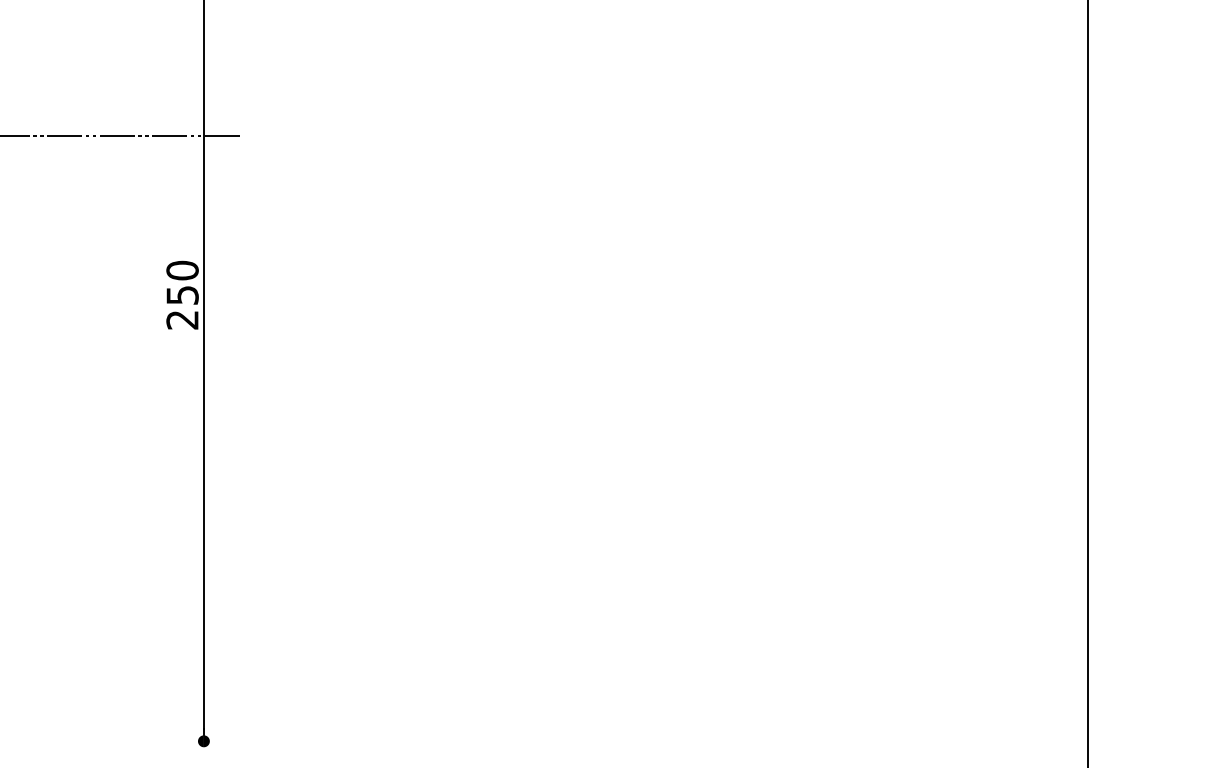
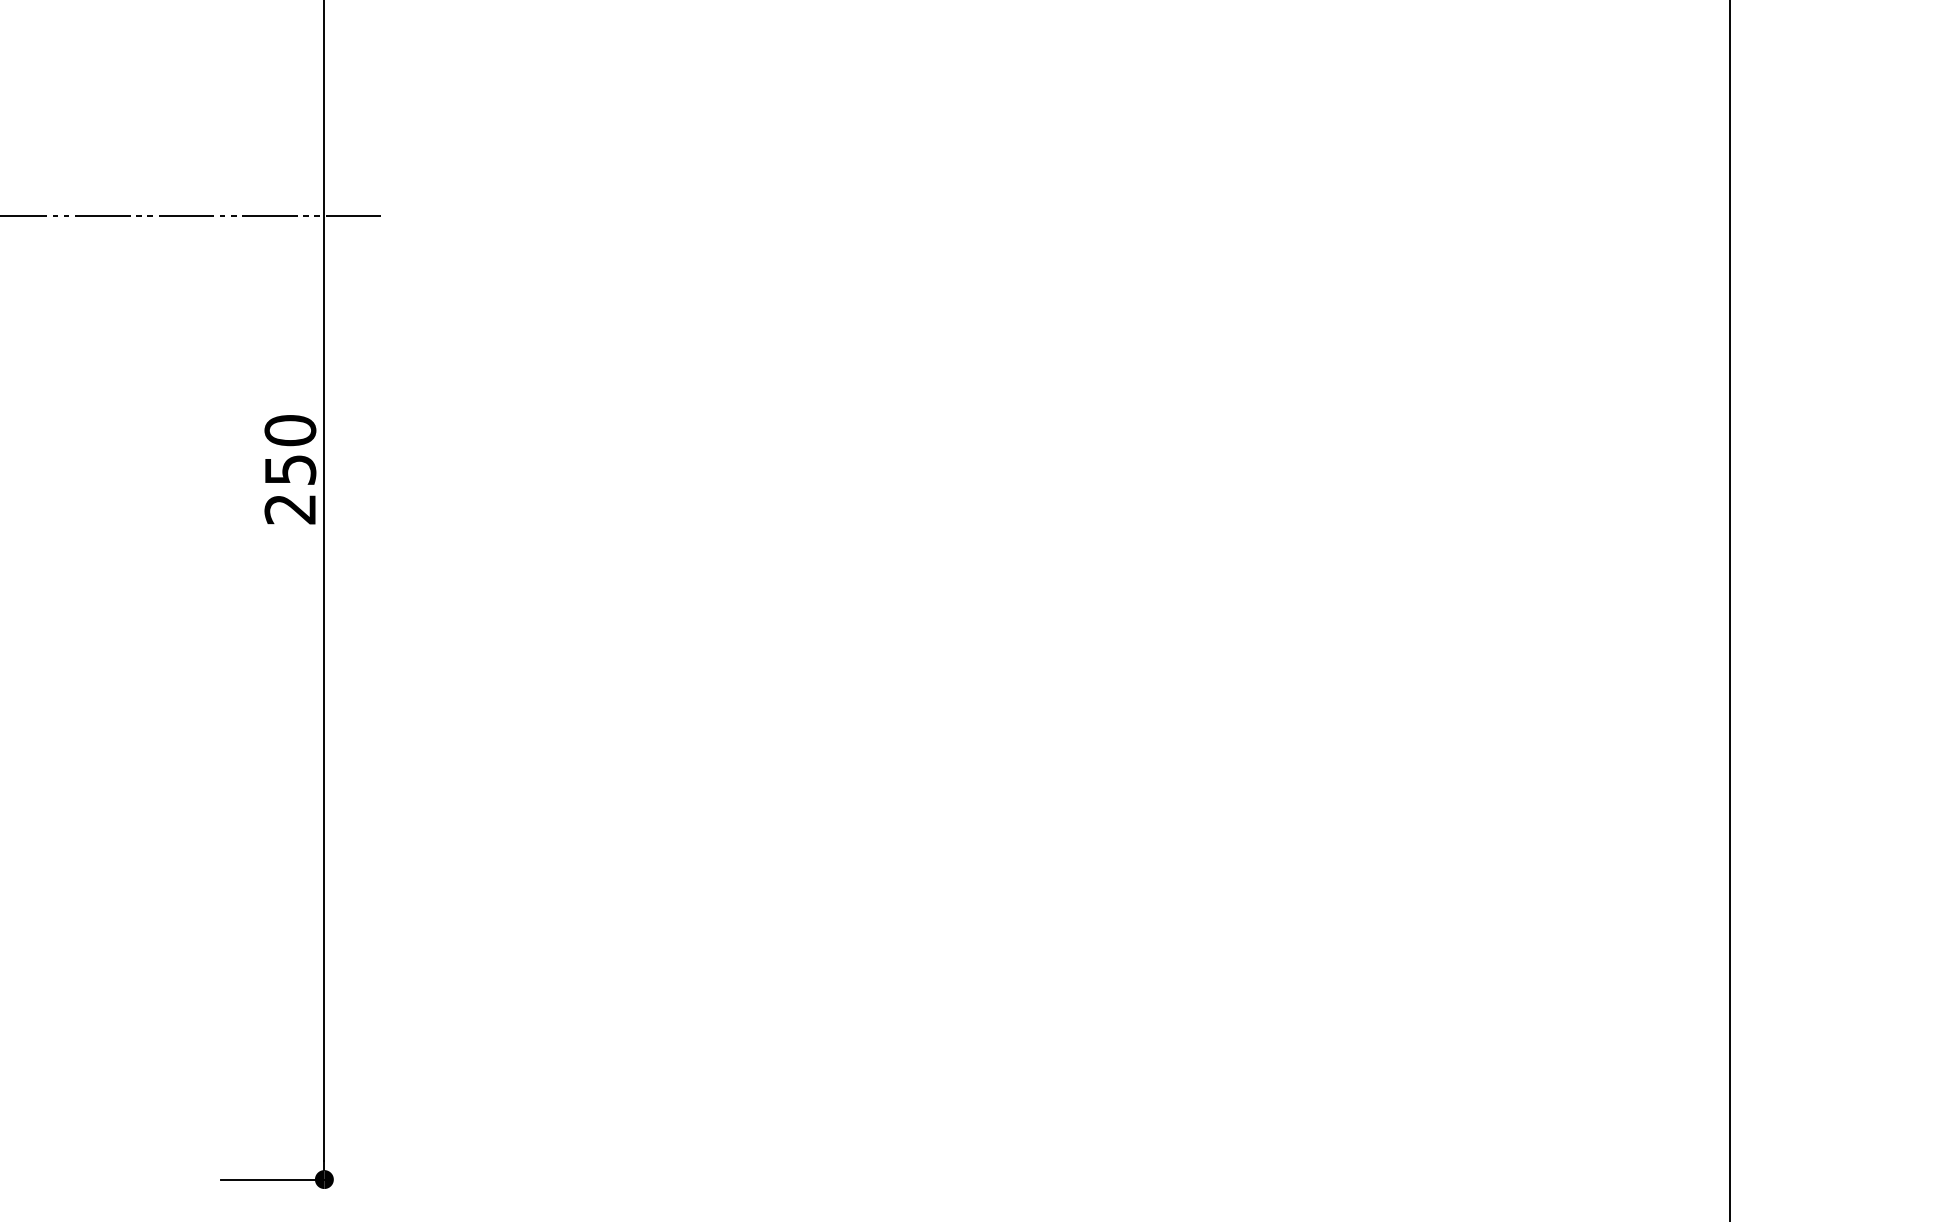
line: (173, 741) -> (275, 1179), added

